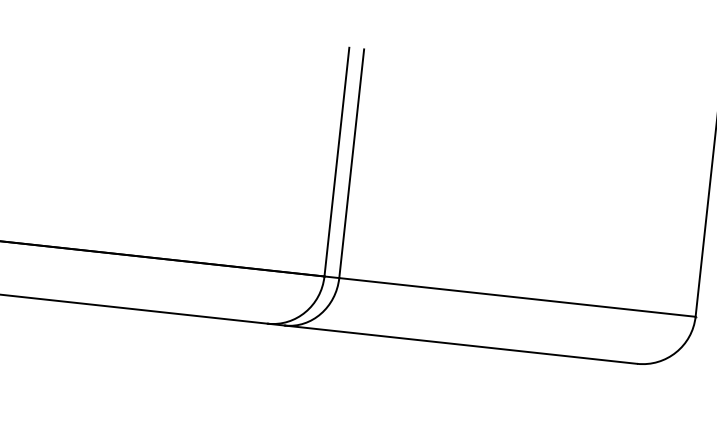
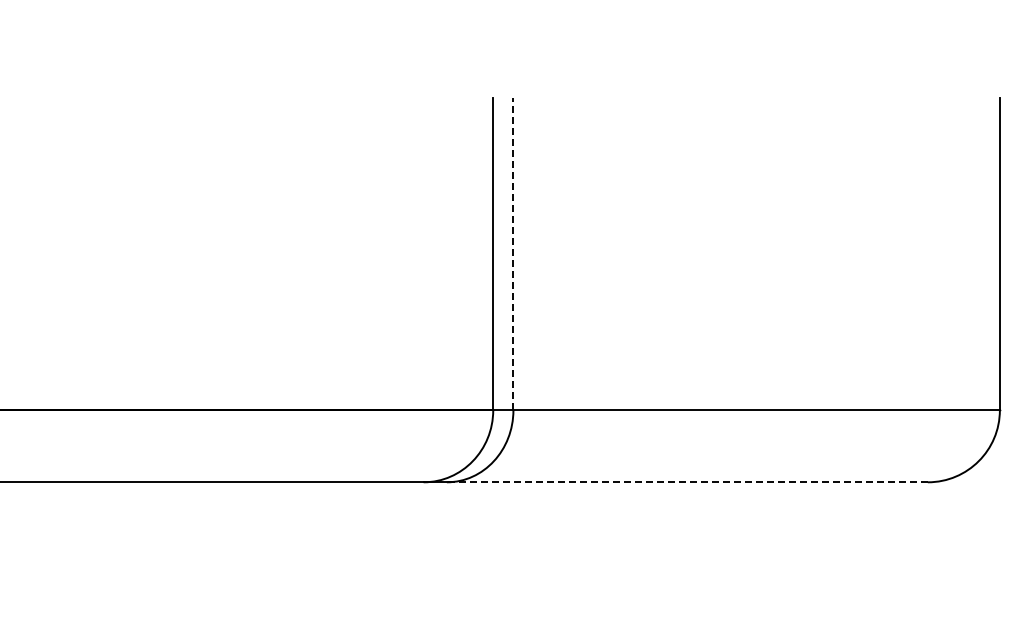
line: (351, 163) -> (513, 253), solid -> dashed
line: (460, 344) -> (686, 482), solid -> dashed

